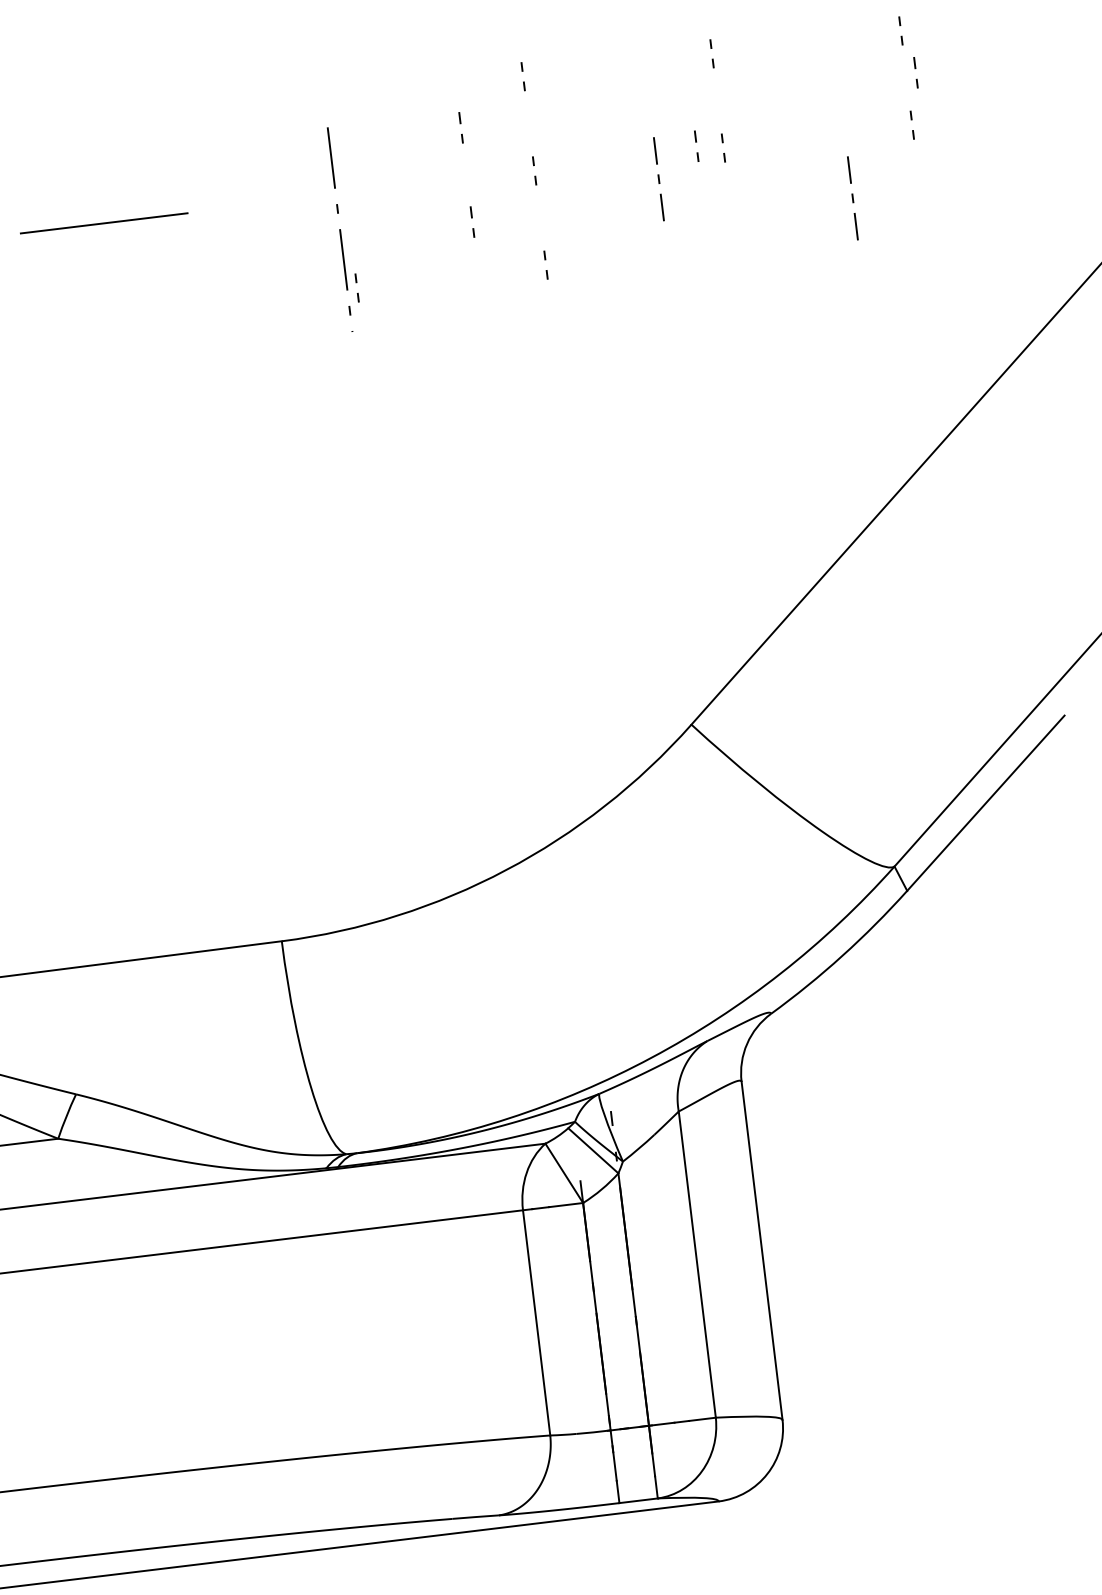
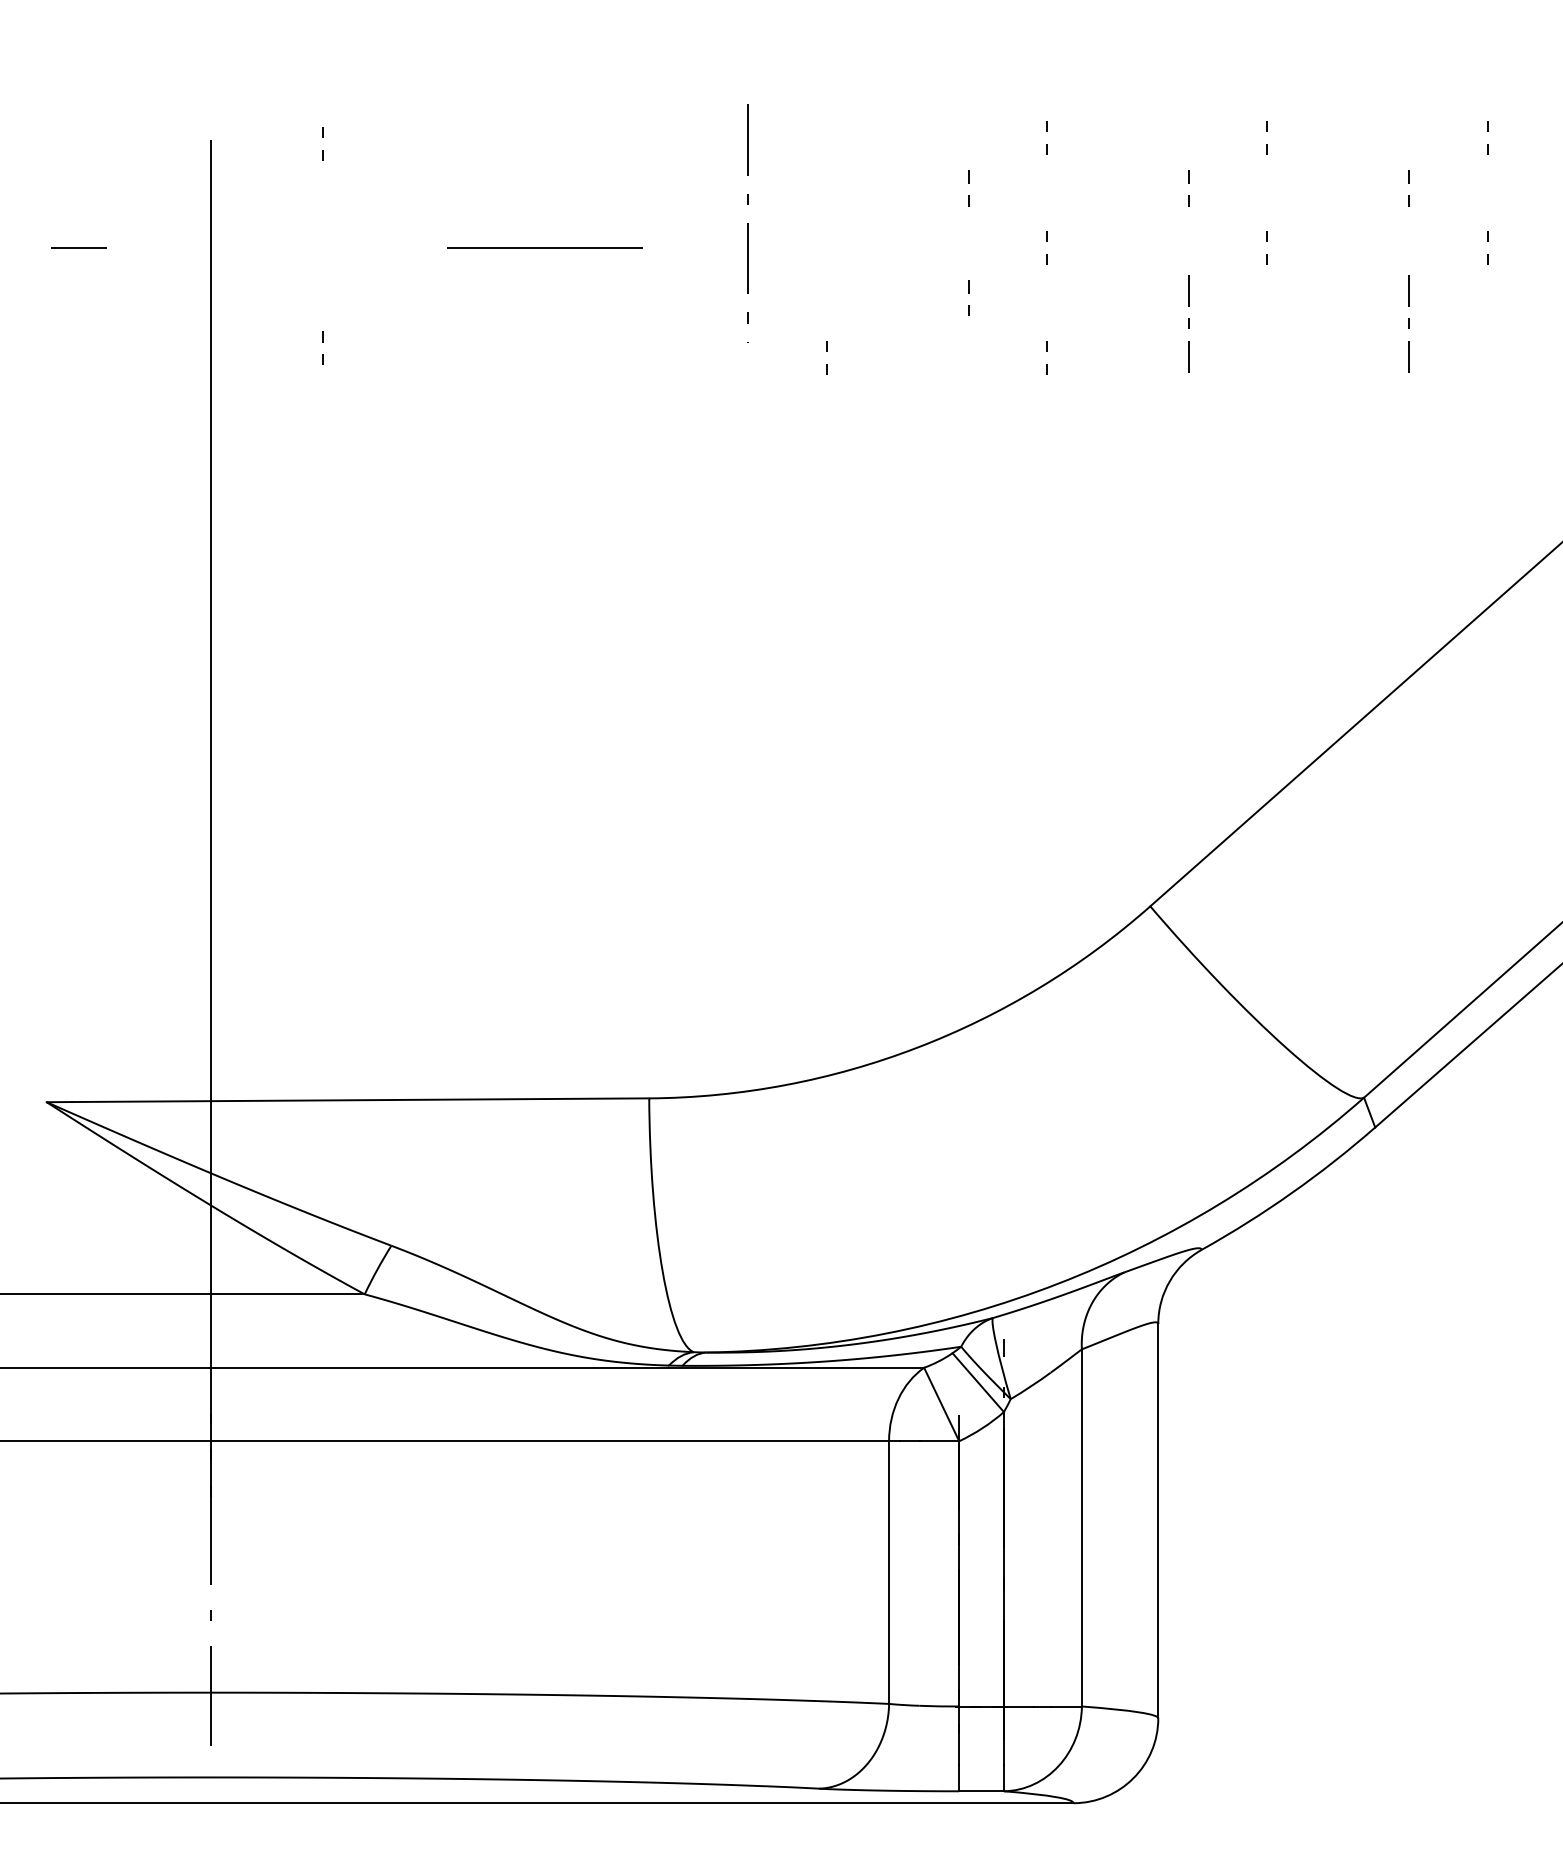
line: (914, 68) -> (1408, 183), moved
line: (695, 142) -> (1188, 183), moved
line: (658, 179) -> (1188, 323), moved
line: (339, 229) -> (747, 223), moved

